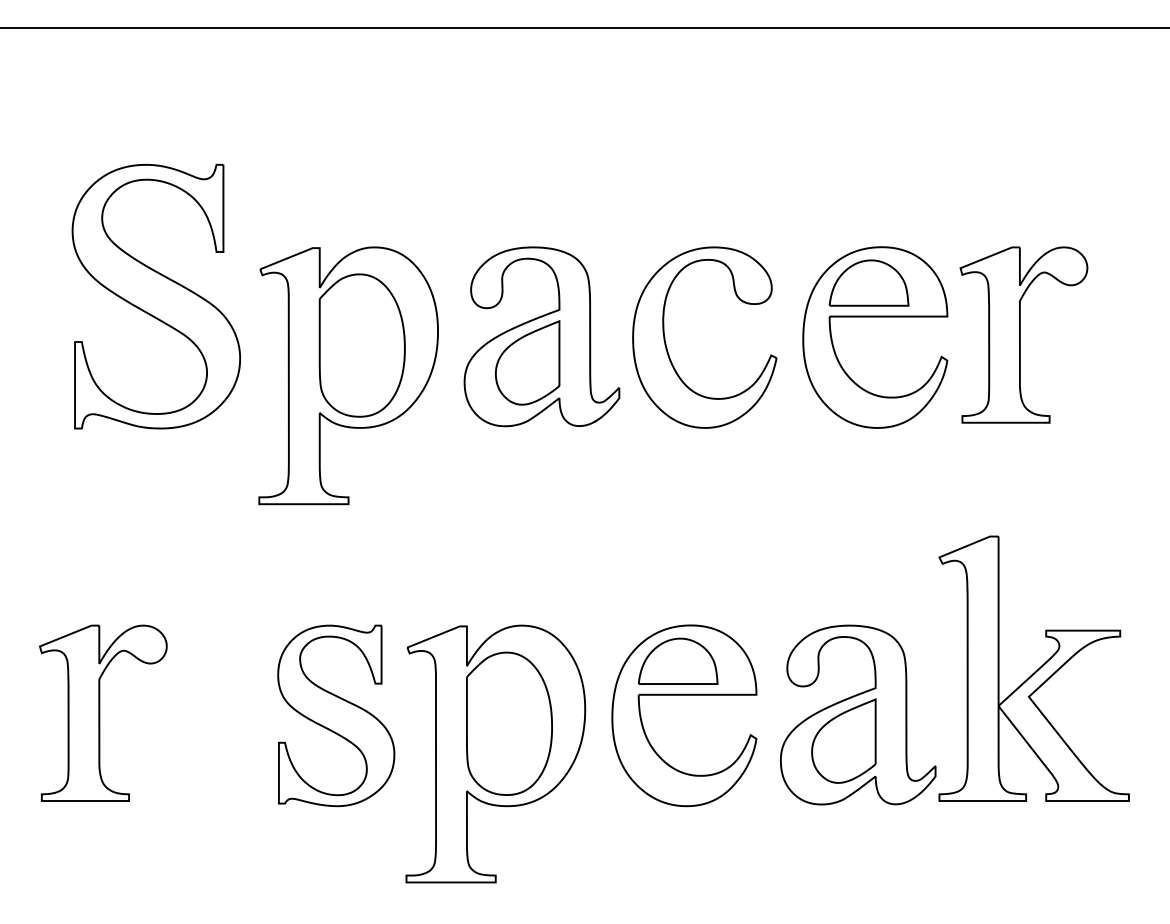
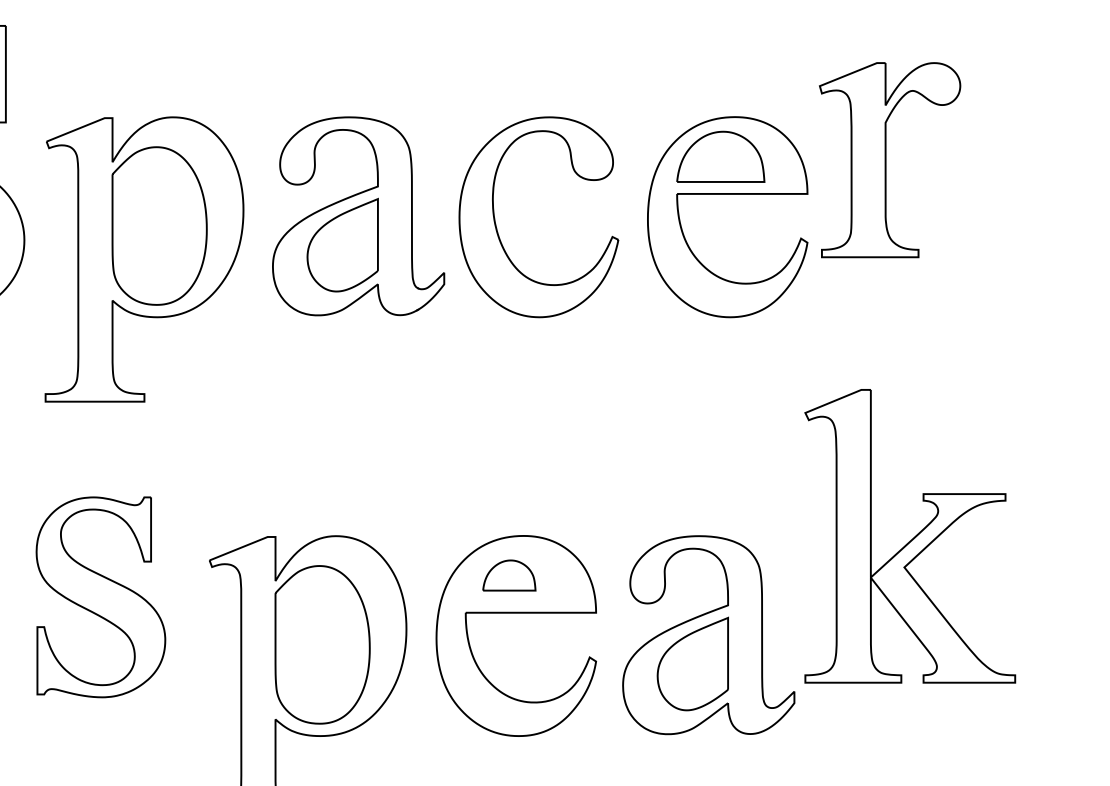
part: (1023, 334) -> (889, 159), moved
part: (677, 660) -> (508, 574), size x0.6
part: (1033, 668) -> (909, 536), moved
part: (336, 715) -> (101, 596), moved

